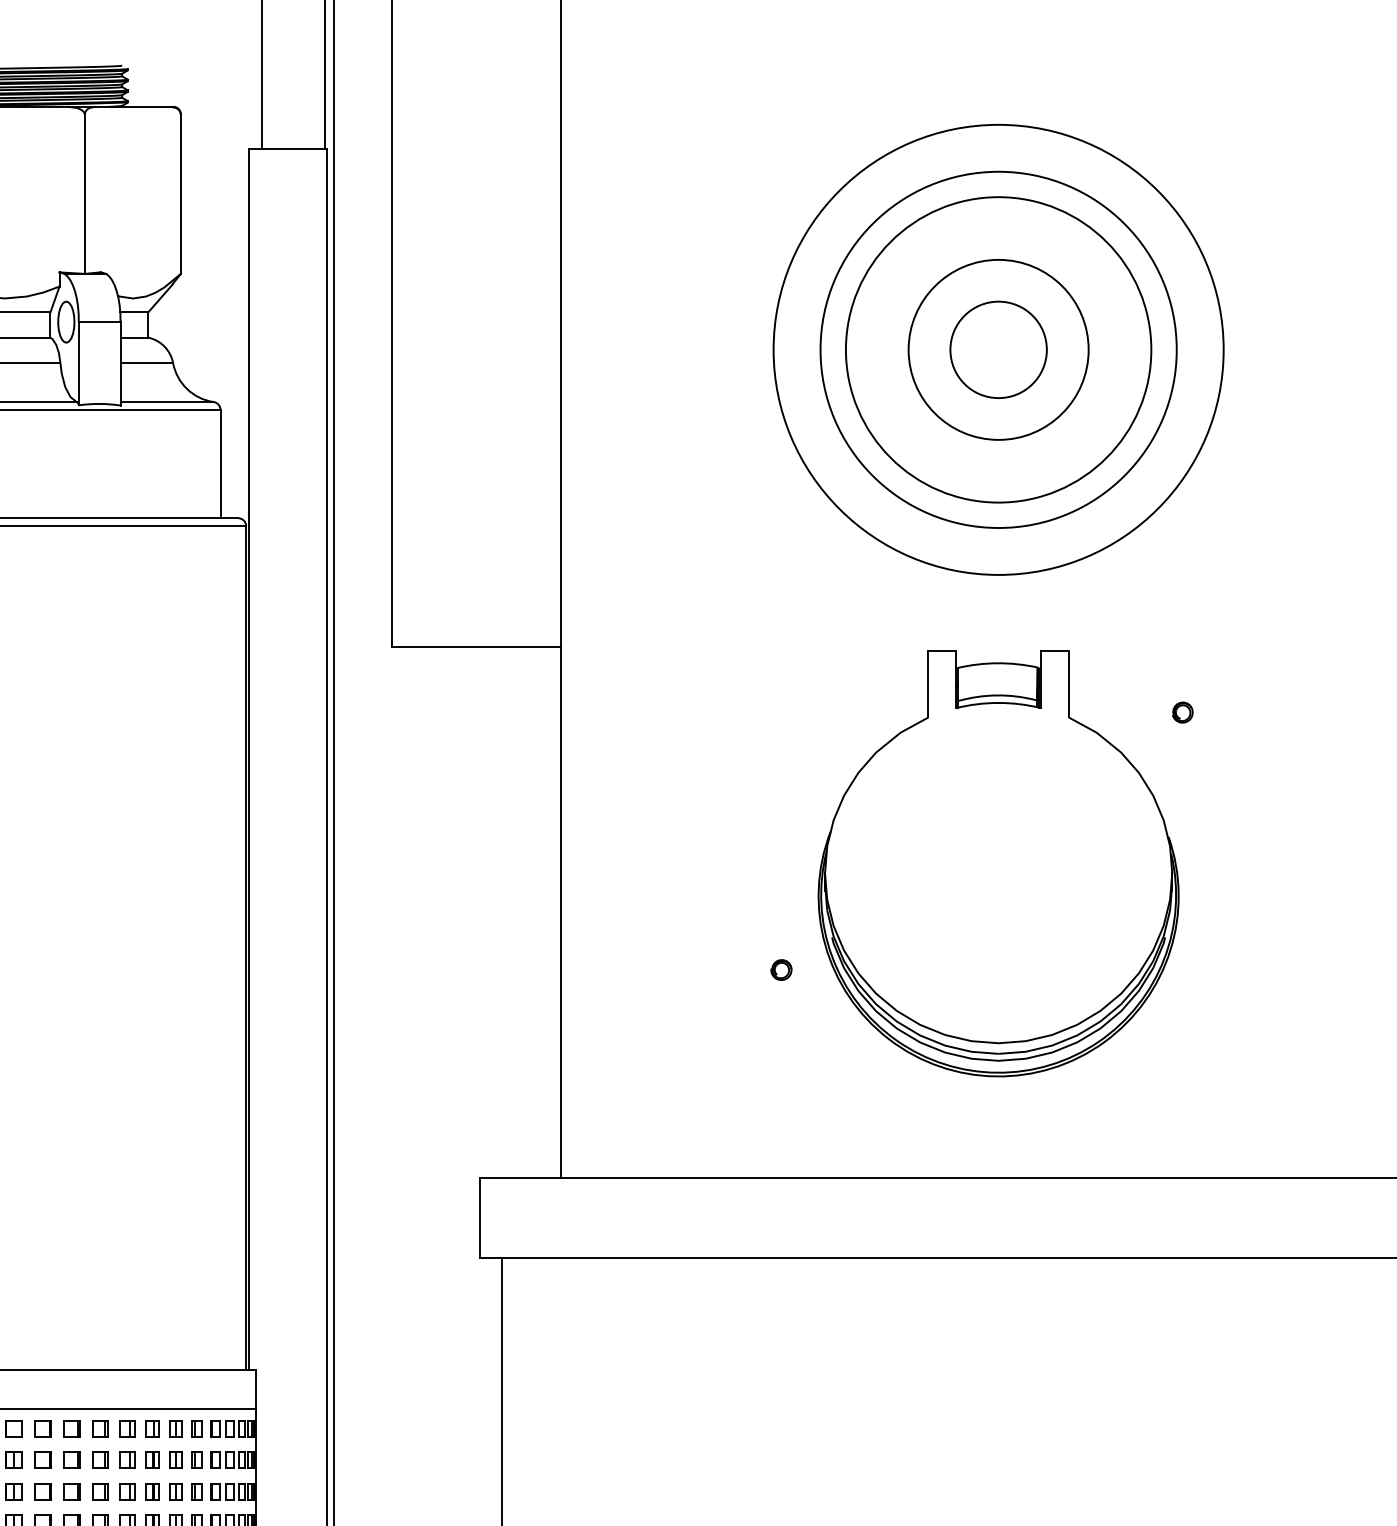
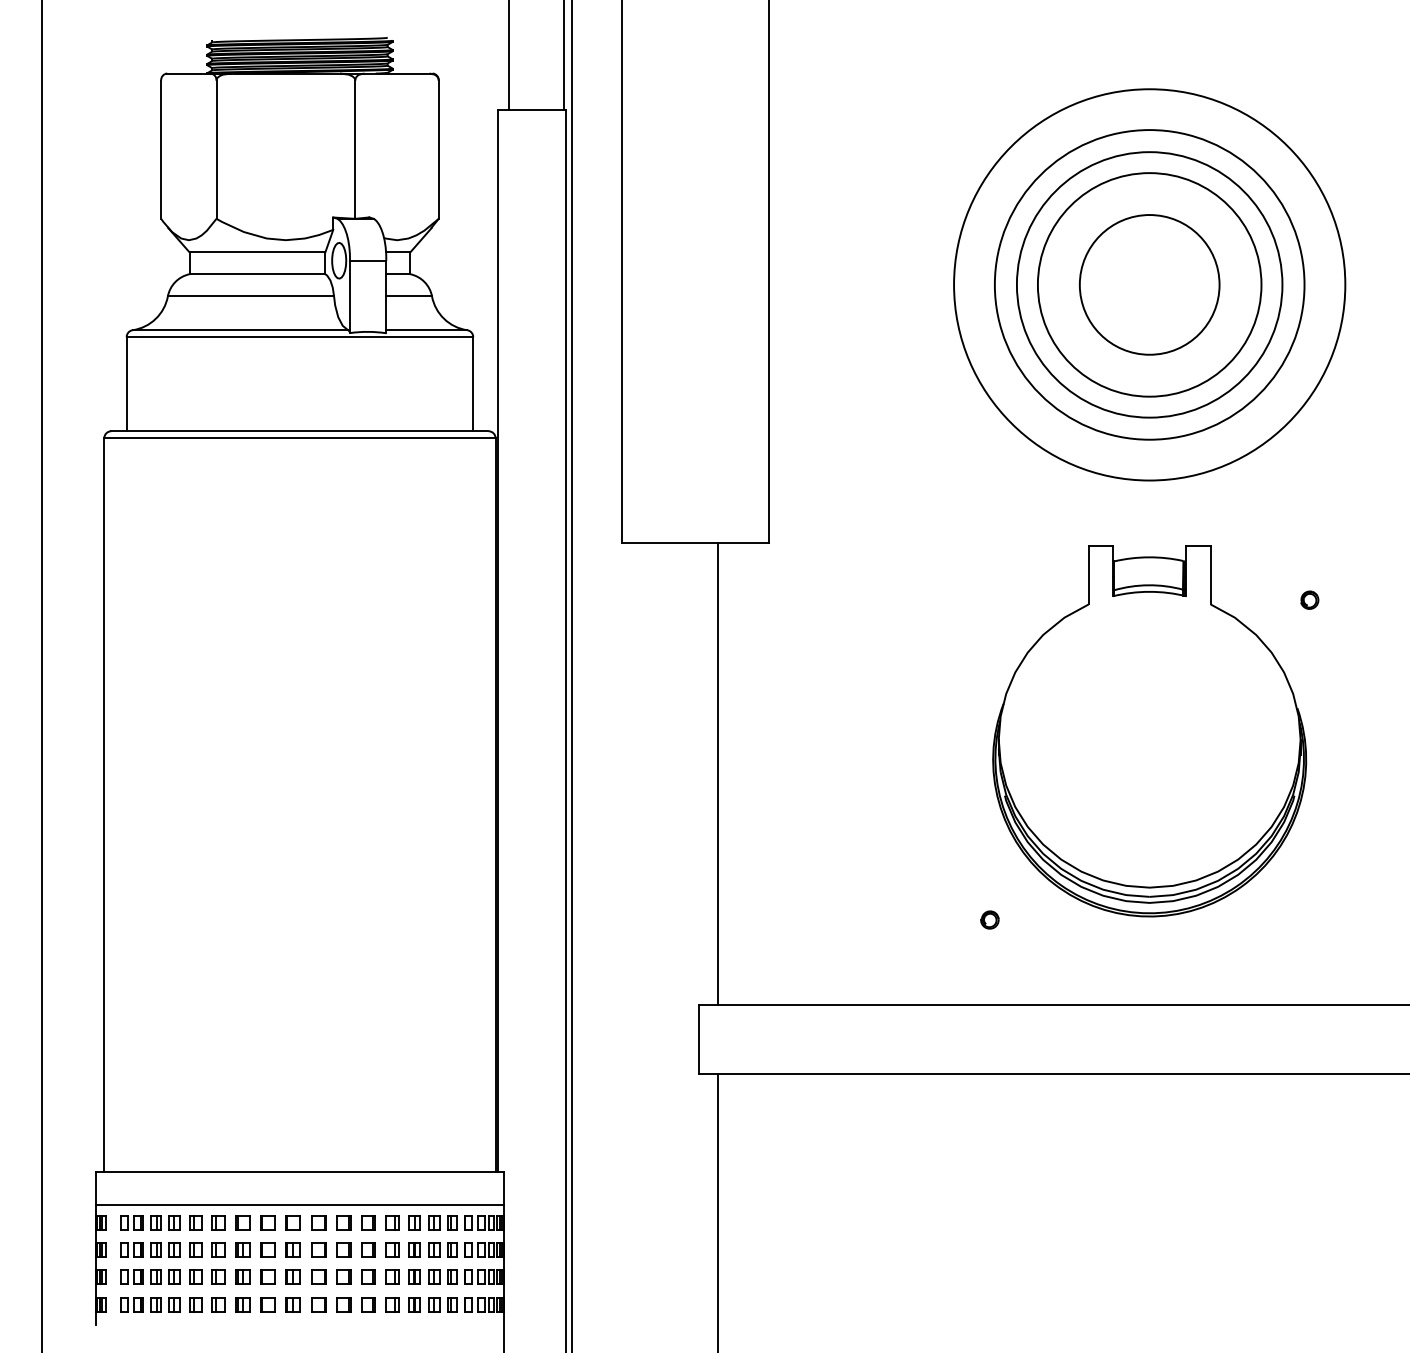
circle: (998, 349) -> (1149, 284), size x1.43
circle: (998, 349) -> (1149, 284), size x1.67
line: (561, 911) -> (718, 773), moved
part: (781, 969) -> (989, 919), moved

